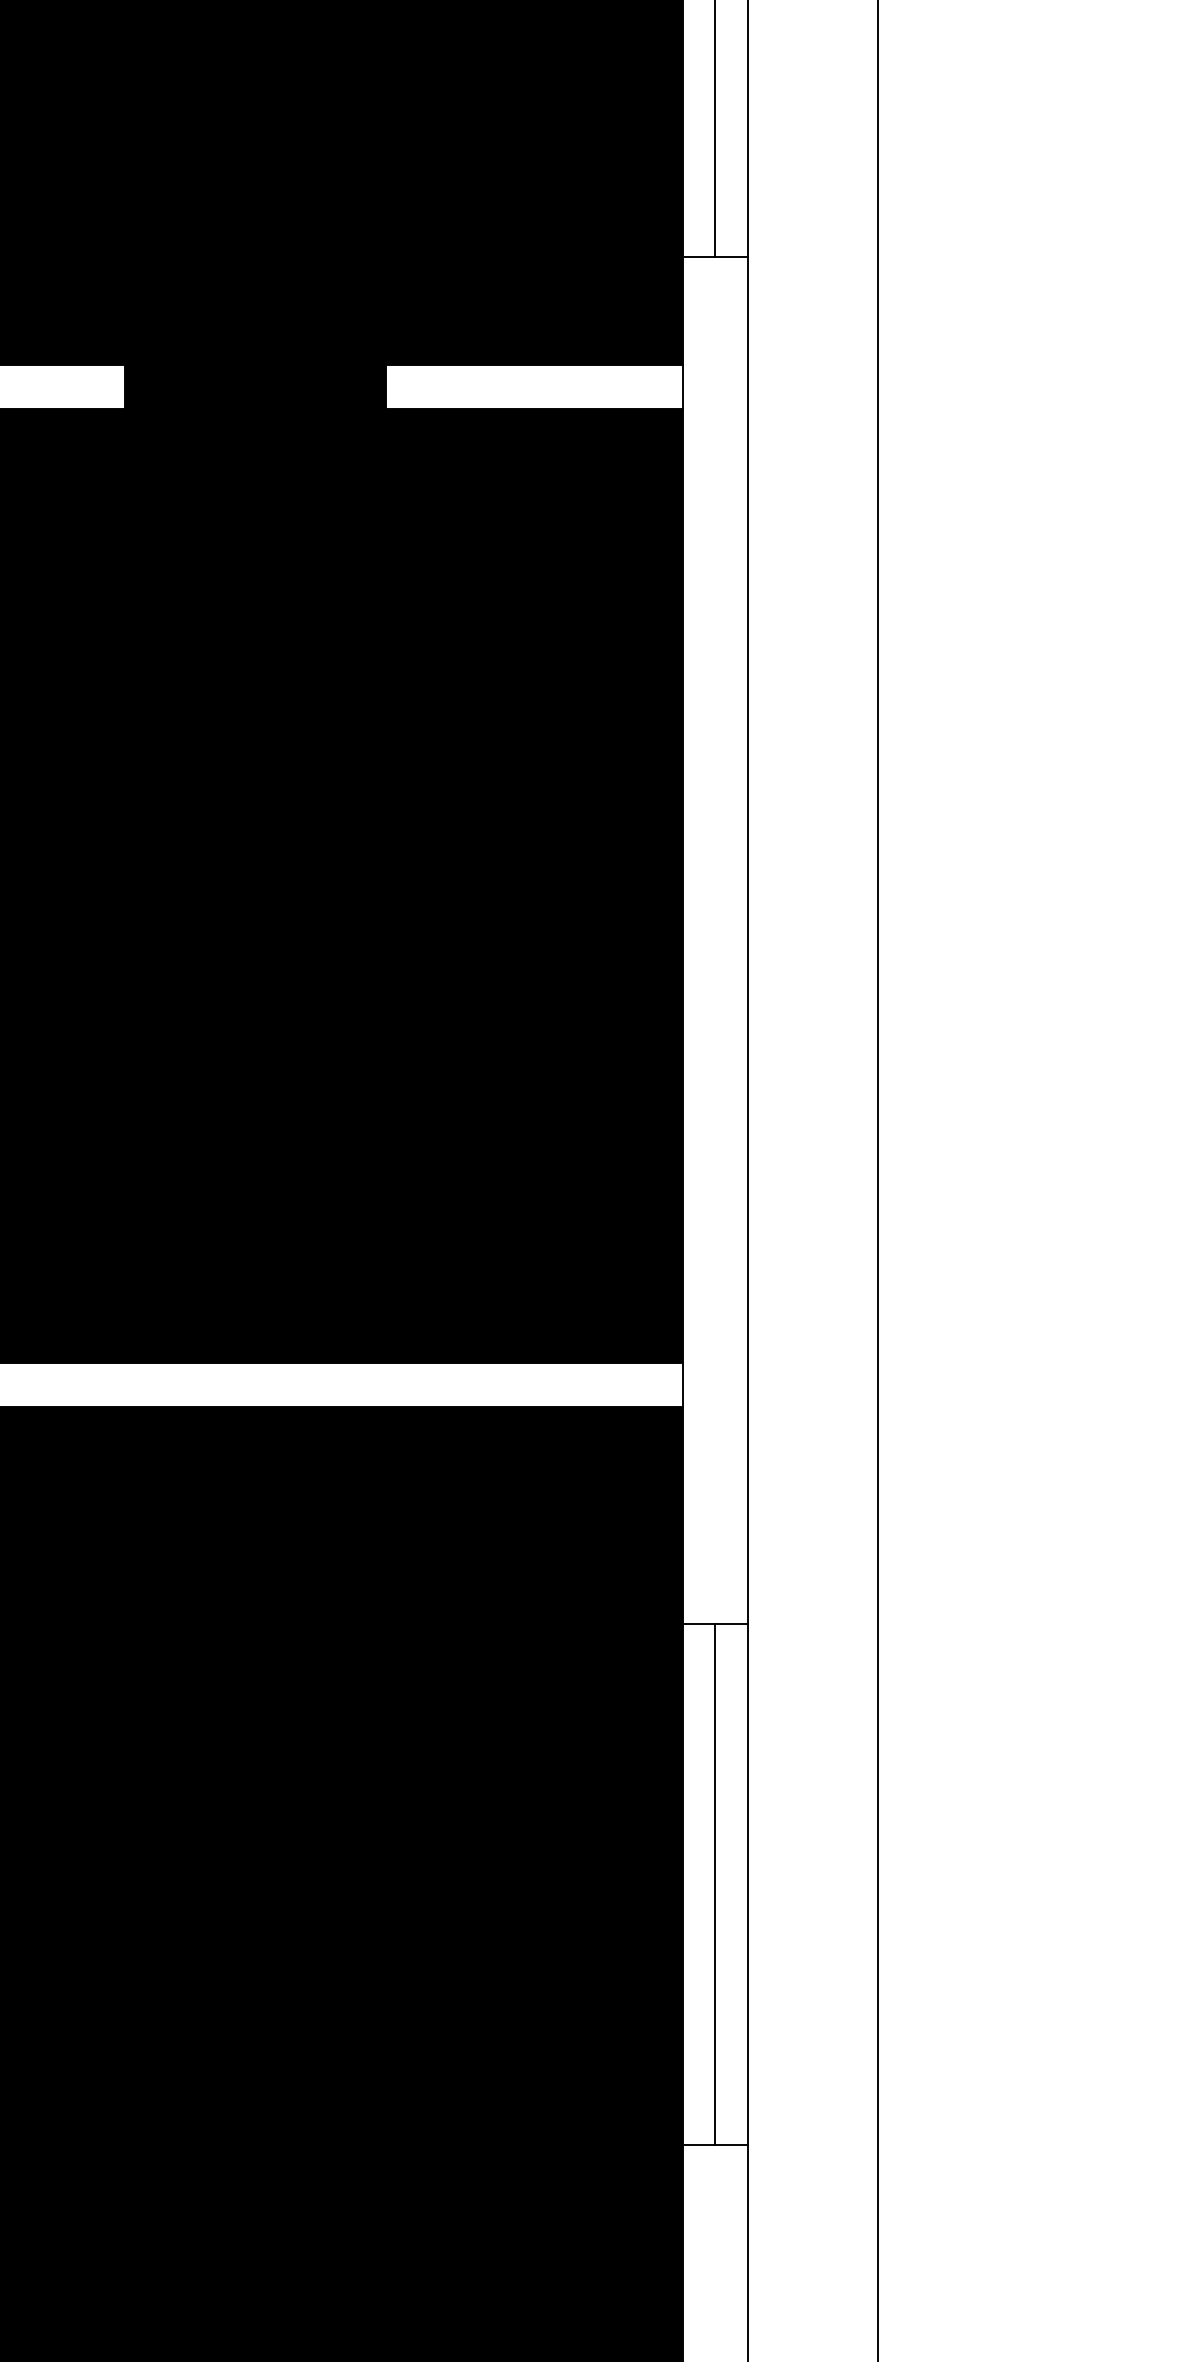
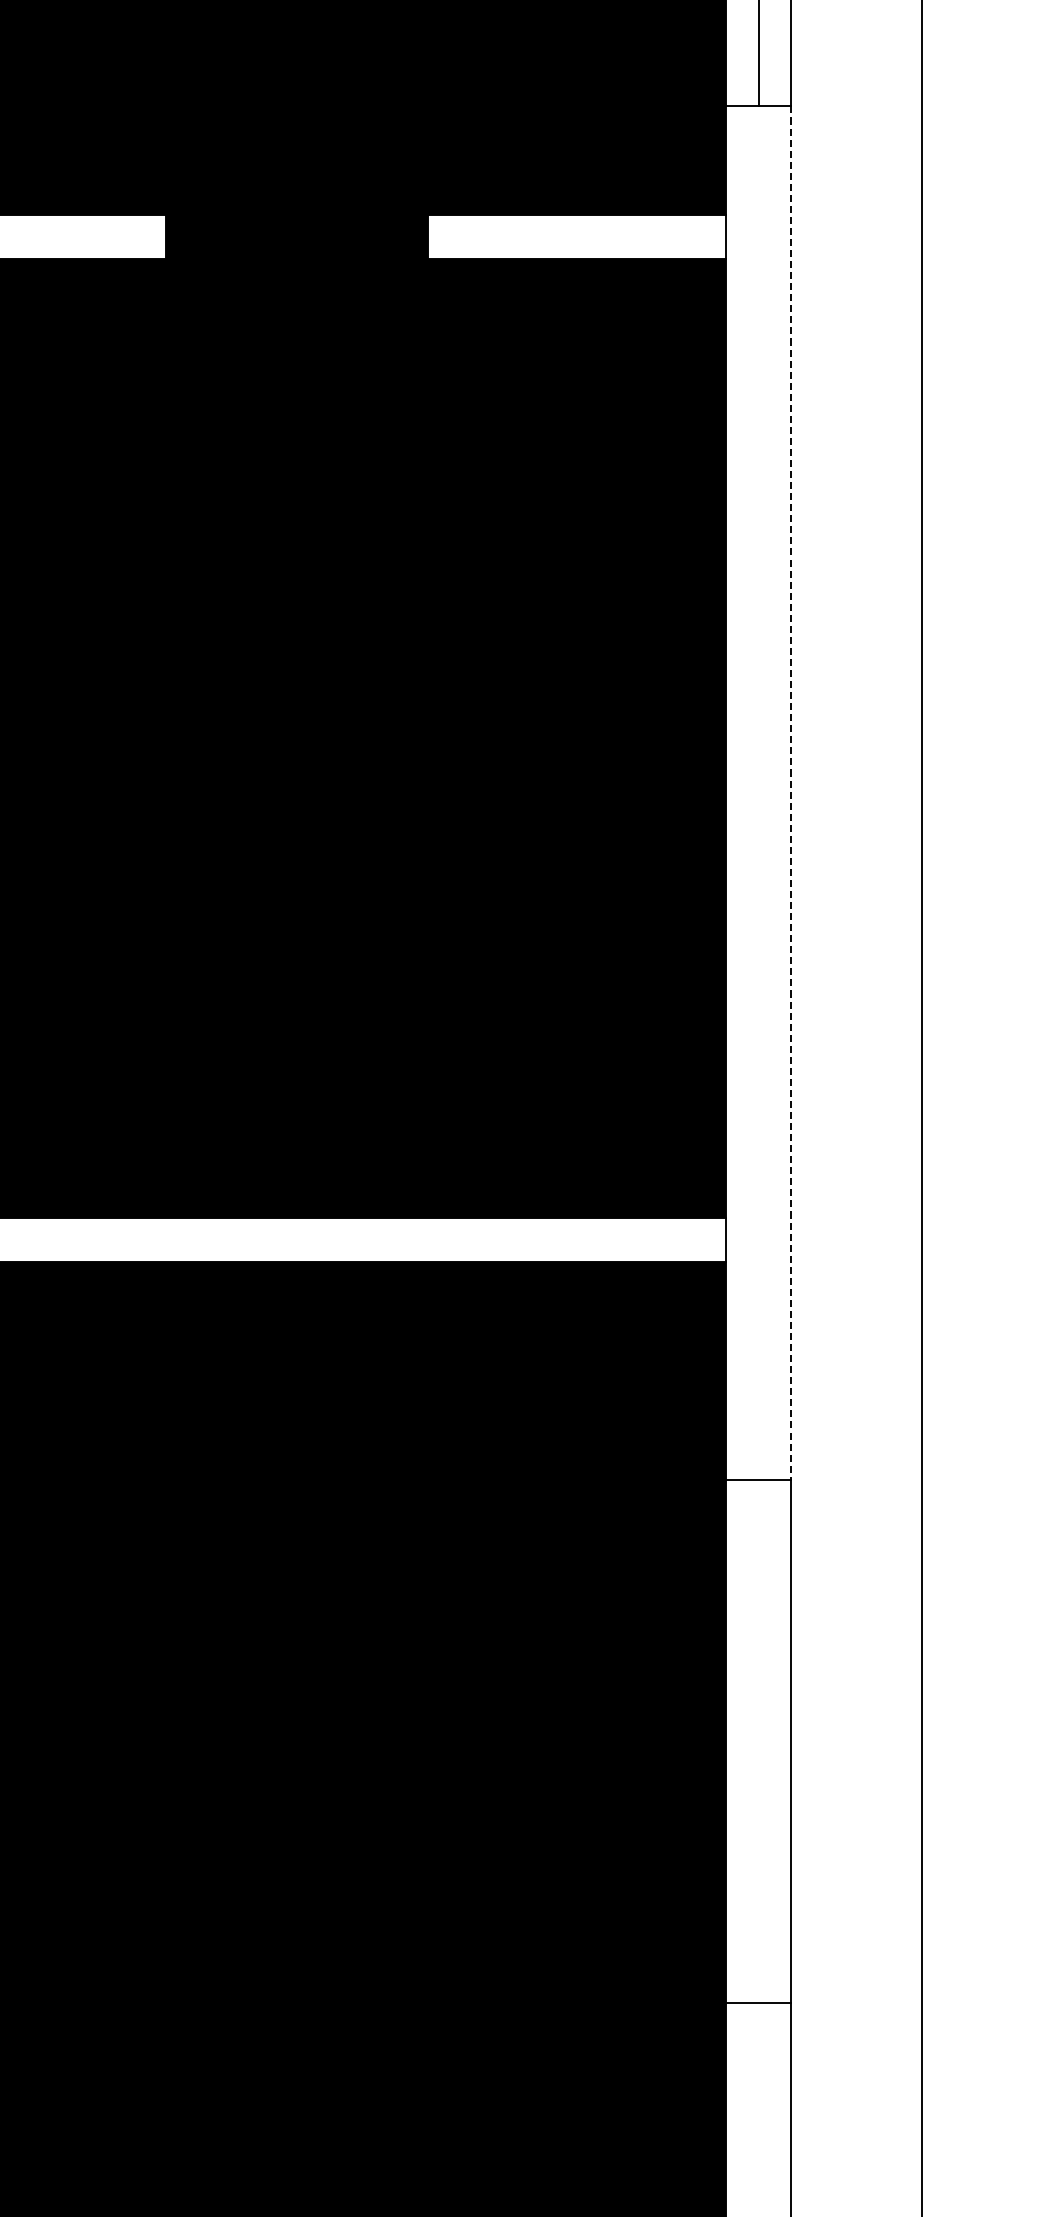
line: (747, 940) -> (791, 793), solid -> dashed
line: (715, 1883) -> (758, 1740), removed

